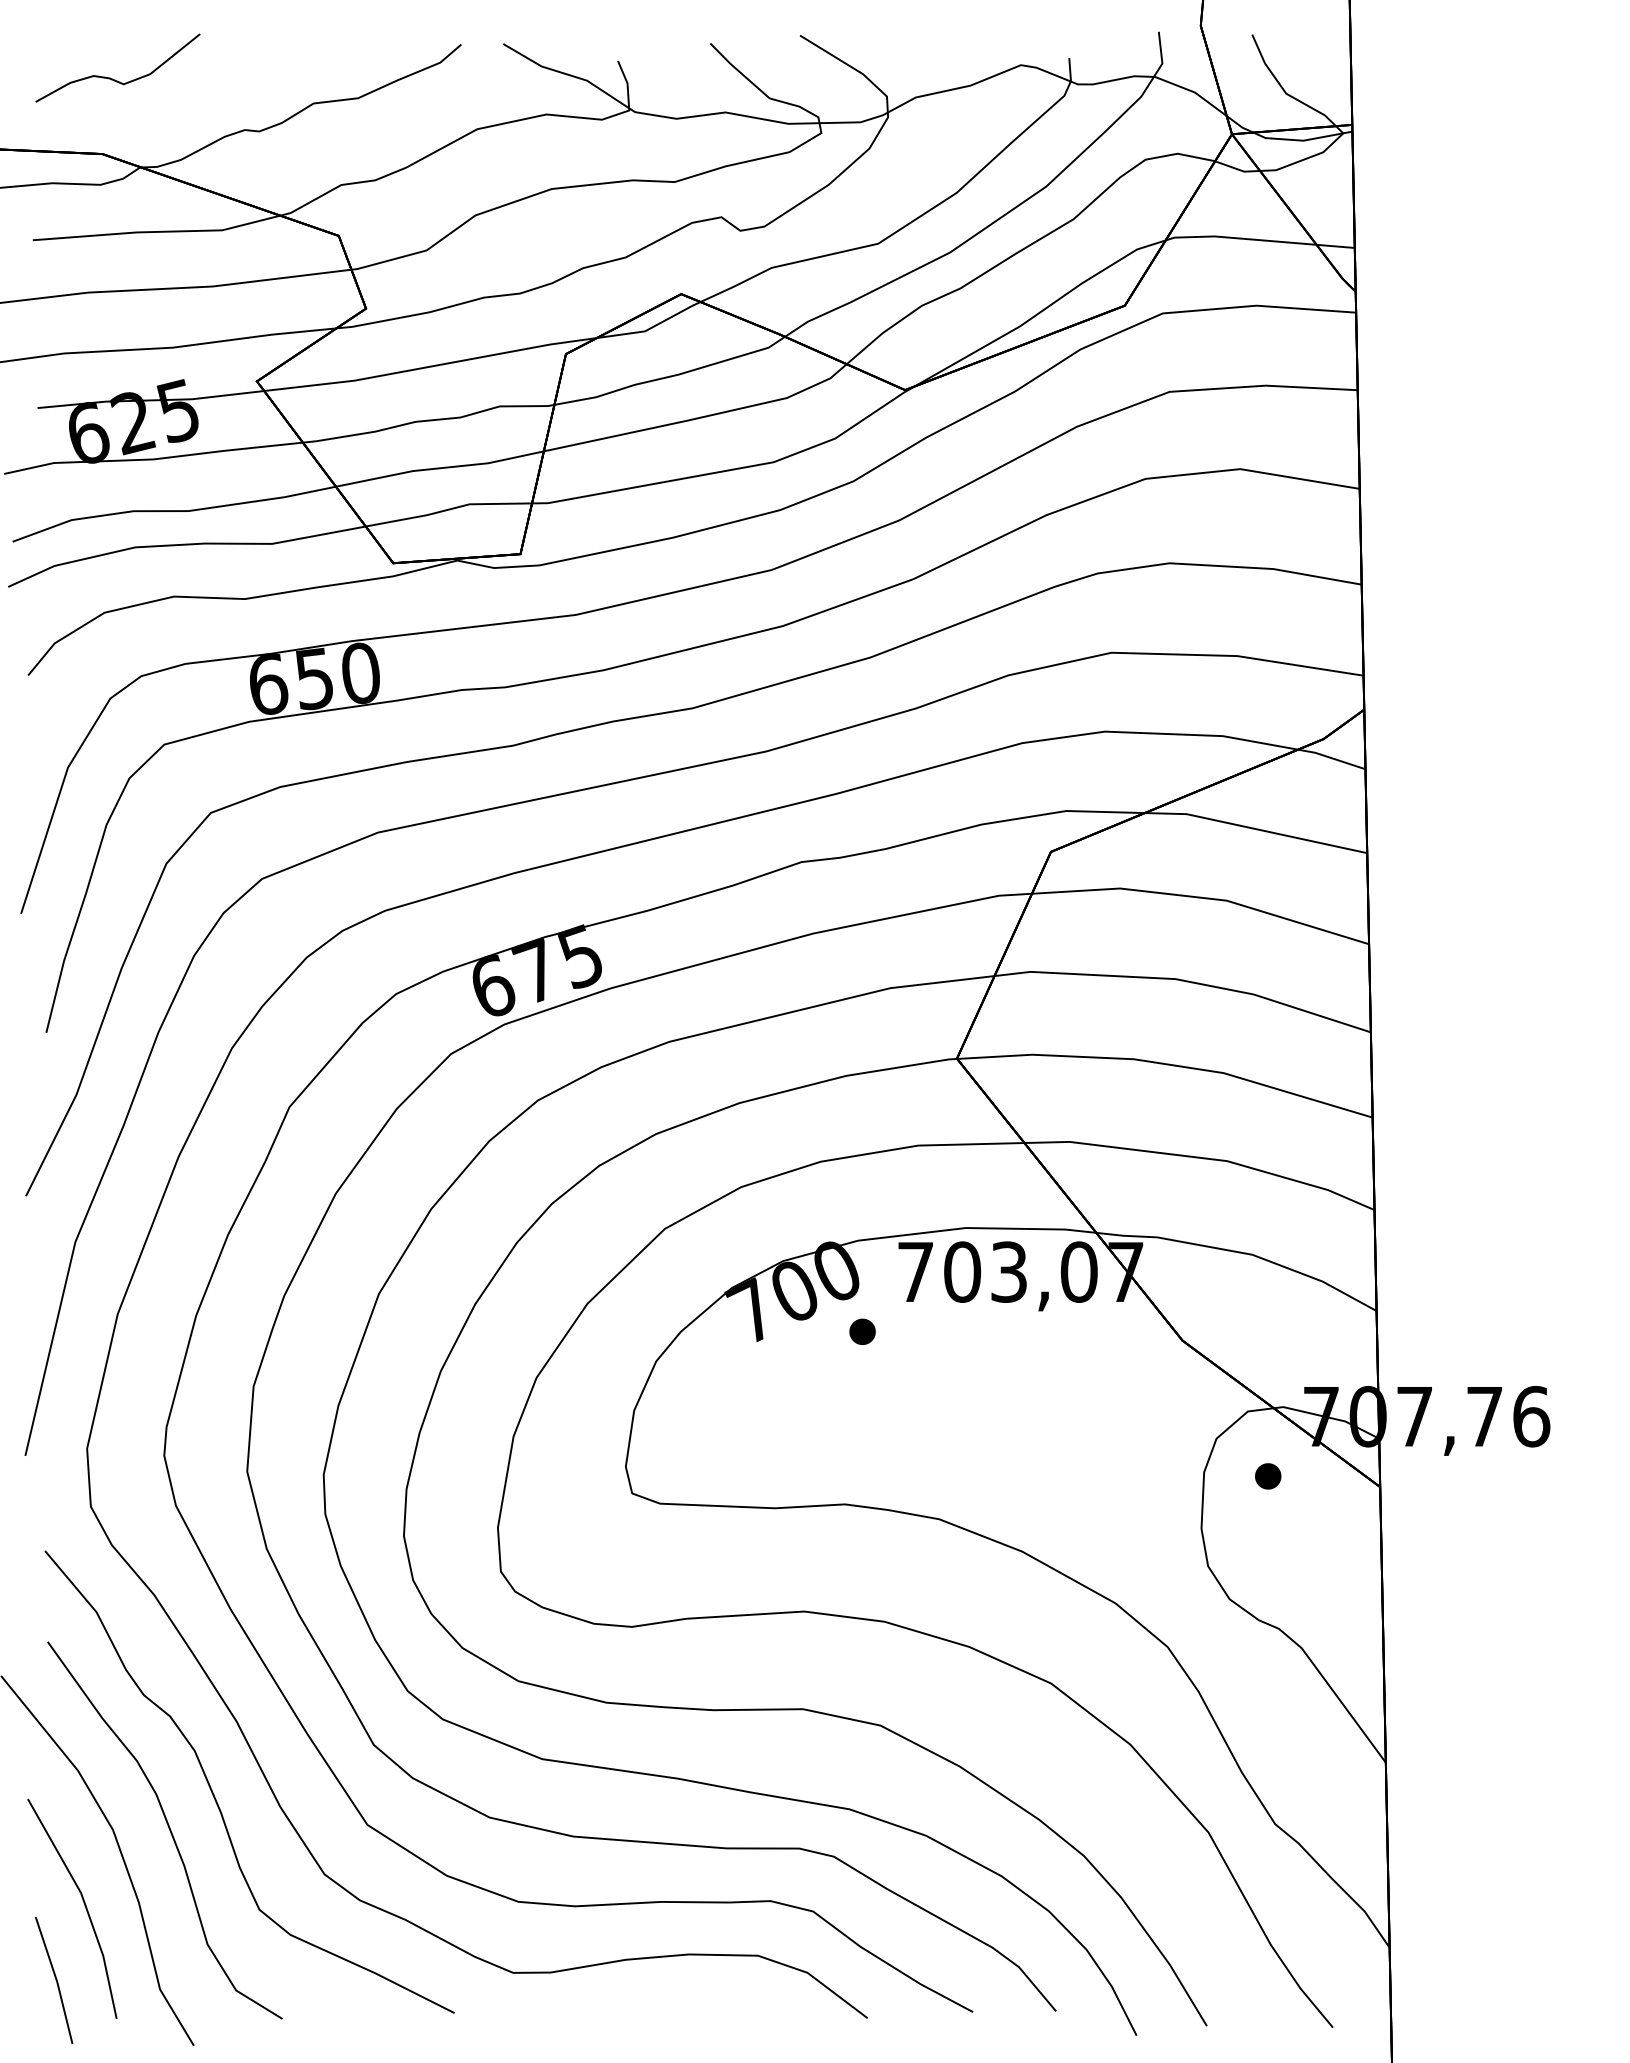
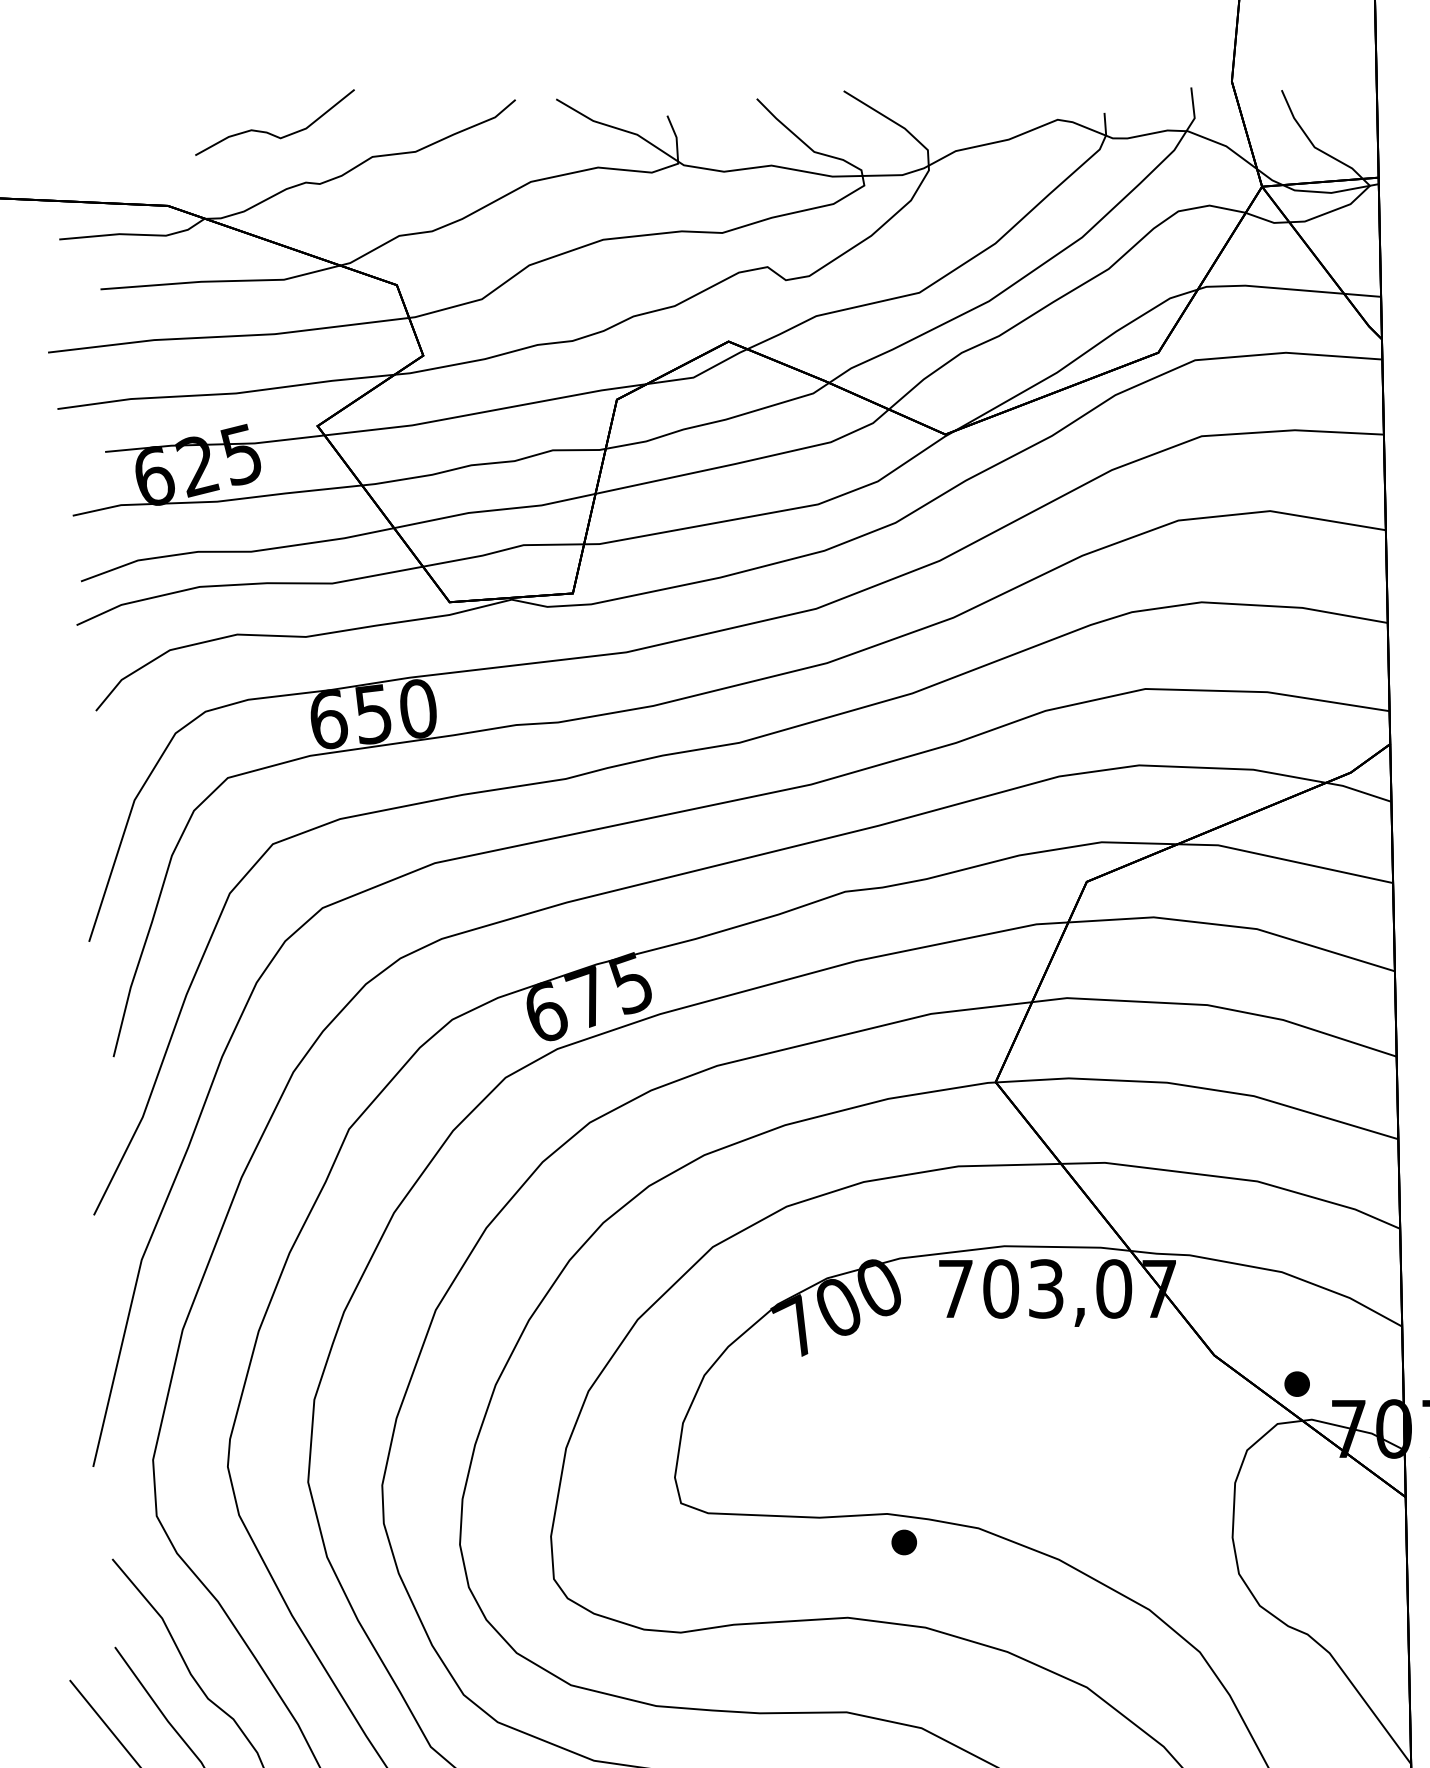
curve: (112, 78) -> (269, 132), moved
part: (862, 1331) -> (904, 1542), moved
part: (1268, 1476) -> (1297, 1384), moved

